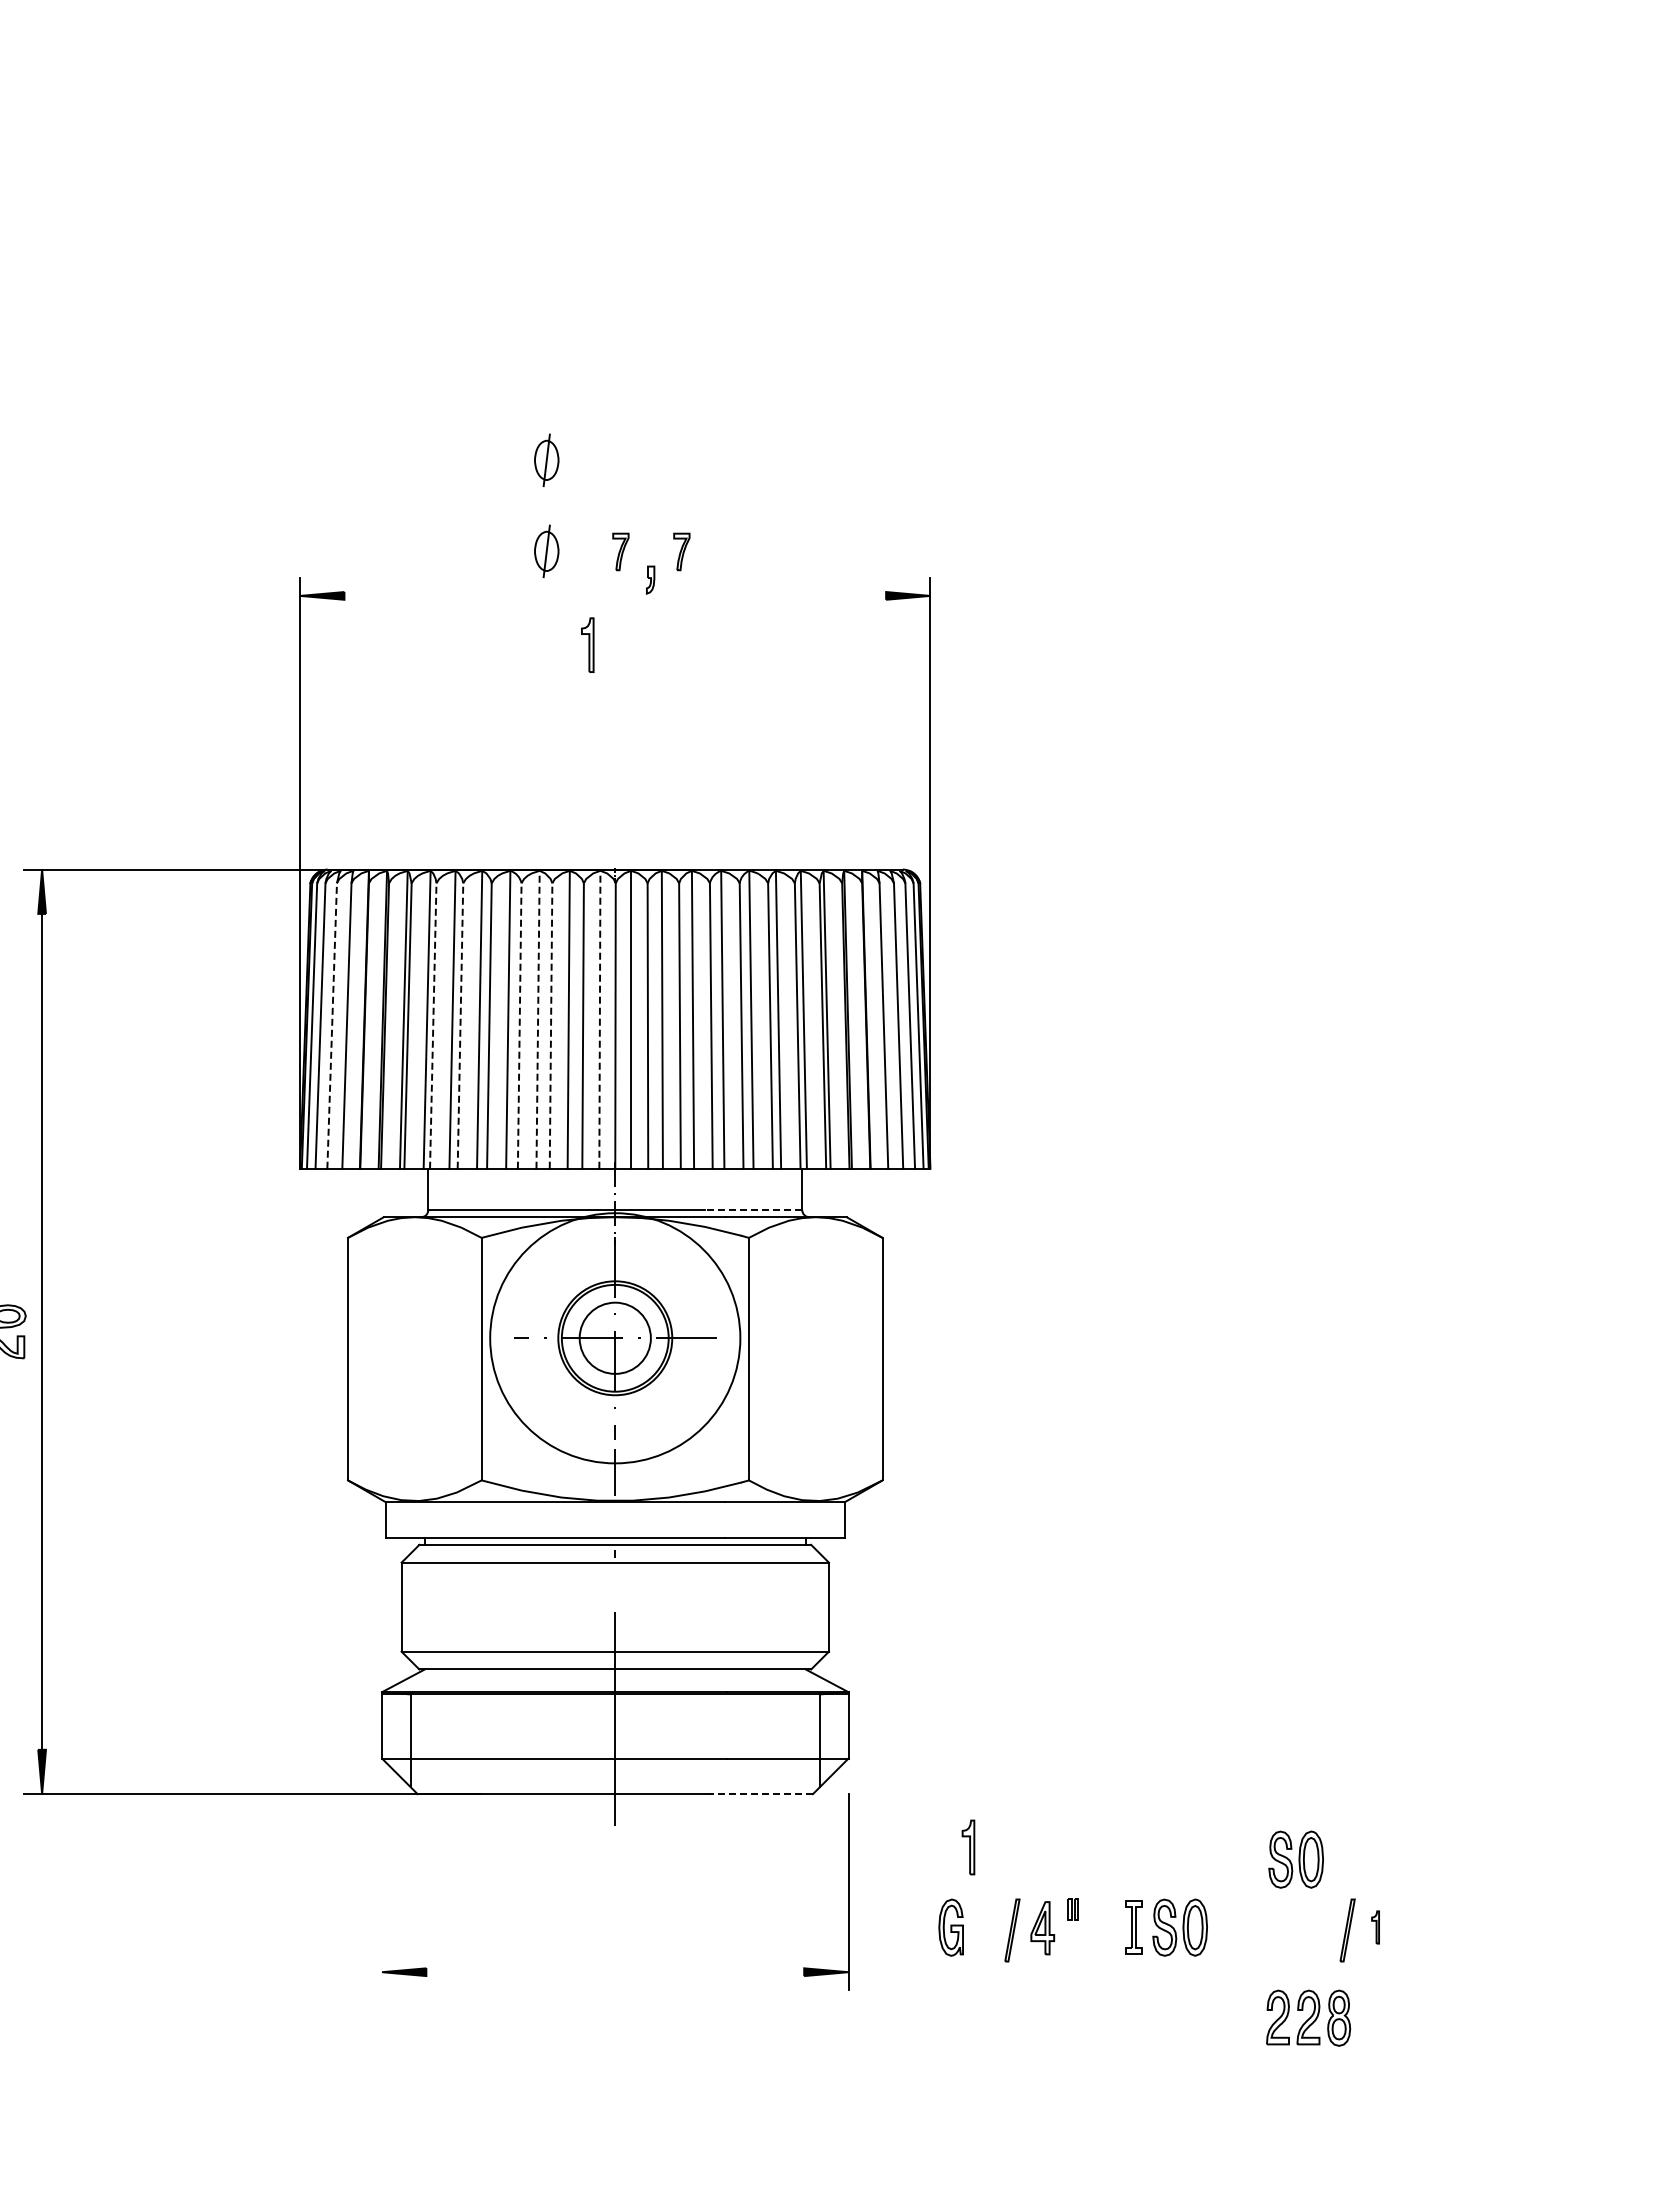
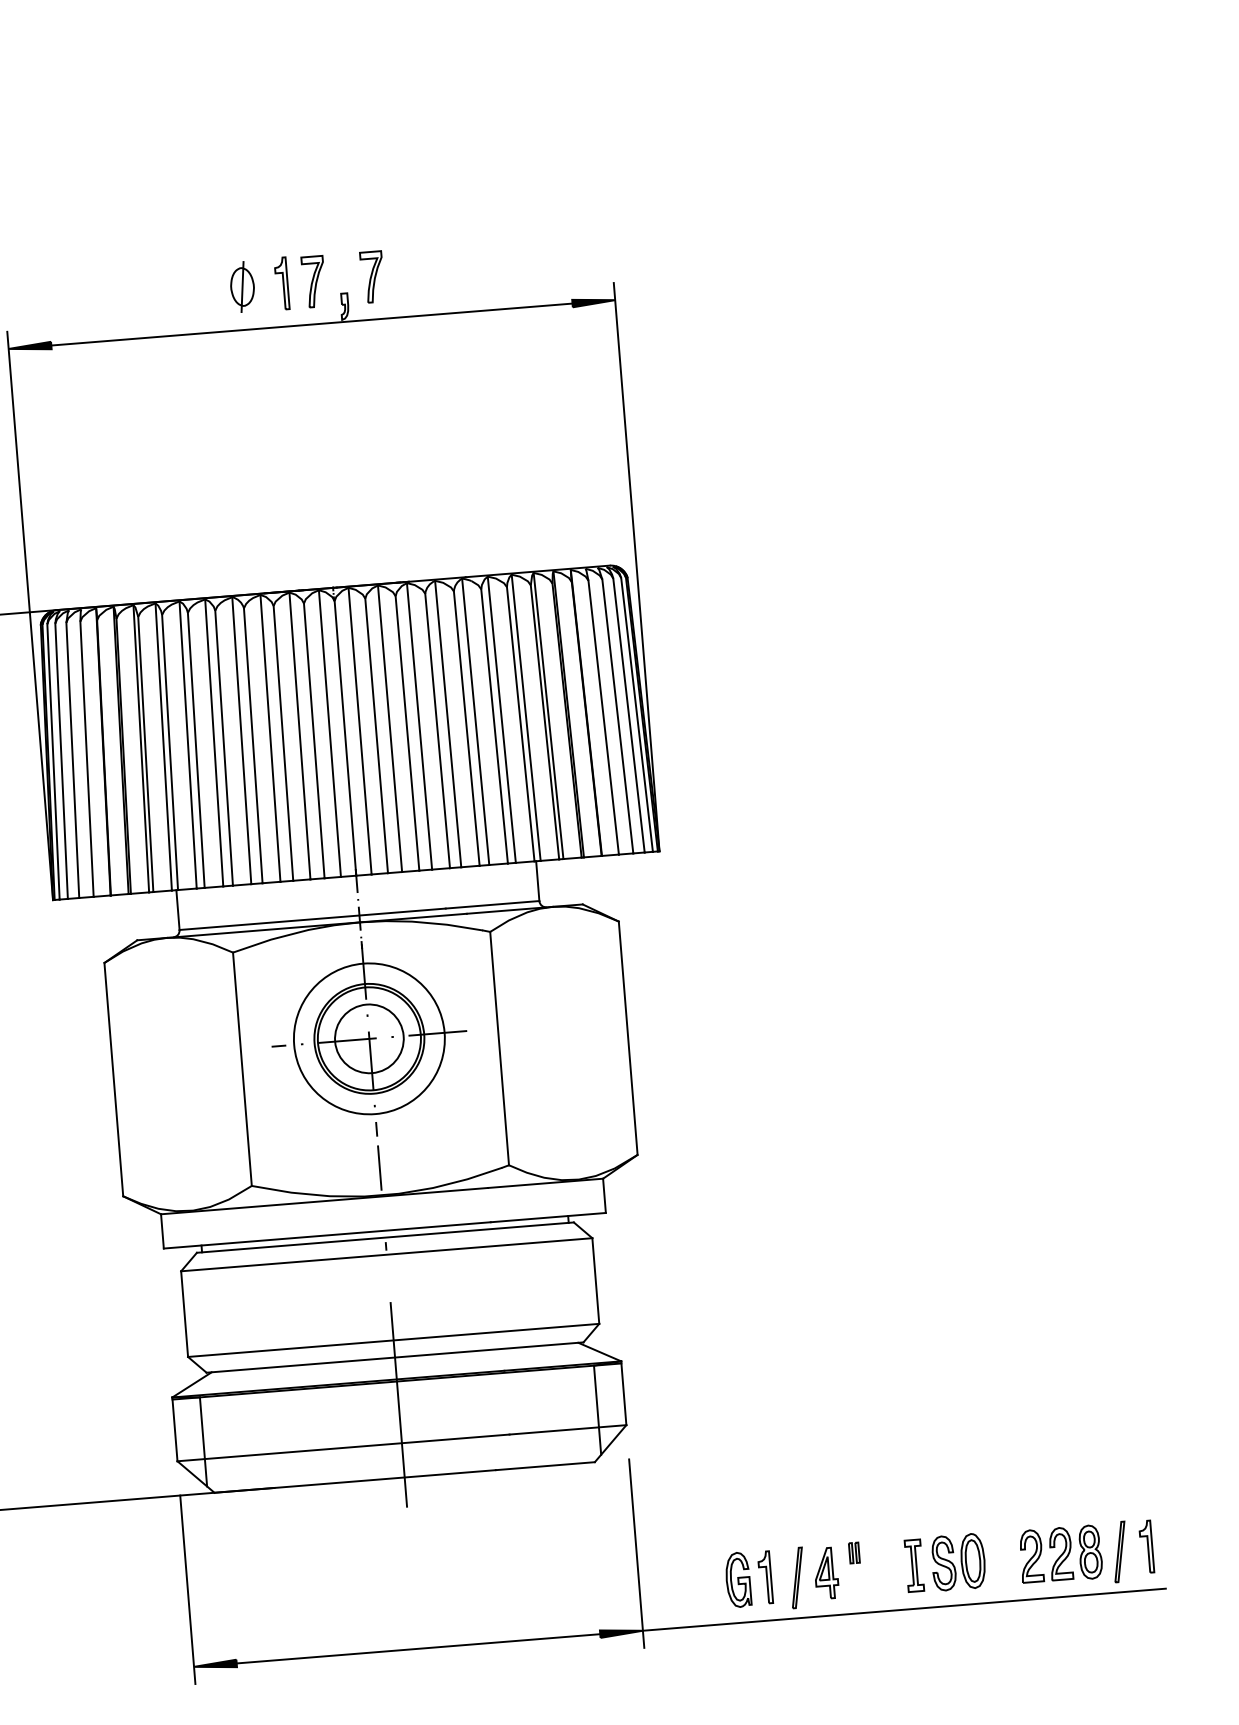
part: (546, 459) -> (235, 198), removed
part: (620, 551) -> (313, 281), size x1.43
part: (681, 551) -> (372, 276), size x1.43
line: (615, 595) -> (312, 324), added
part: (587, 644) -> (281, 283), moved
line: (538, 1019) -> (270, 738), dashed -> solid
line: (599, 1019) -> (329, 733), dashed -> solid
line: (332, 1026) -> (73, 760), dashed -> solid
line: (433, 1026) -> (170, 752), dashed -> solid
line: (460, 1026) -> (196, 750), dashed -> solid
line: (519, 1026) -> (253, 746), dashed -> solid
line: (551, 1026) -> (283, 743), dashed -> solid
line: (753, 1210) -> (492, 905), dashed -> solid
circle: (615, 1338) -> (369, 1039), size x0.62
line: (760, 1794) -> (544, 1466), dashed -> solid
part: (968, 1847) -> (765, 1577), moved
part: (1295, 1859) -> (1064, 1487), removed
line: (382, 1892) -> (188, 1590), added
part: (1375, 1927) -> (1146, 1546), size x1.67
line: (615, 1972) -> (418, 1649), added
line: (1120, 1972) -> (904, 1609), added
part: (1308, 2017) -> (1060, 1553), moved

